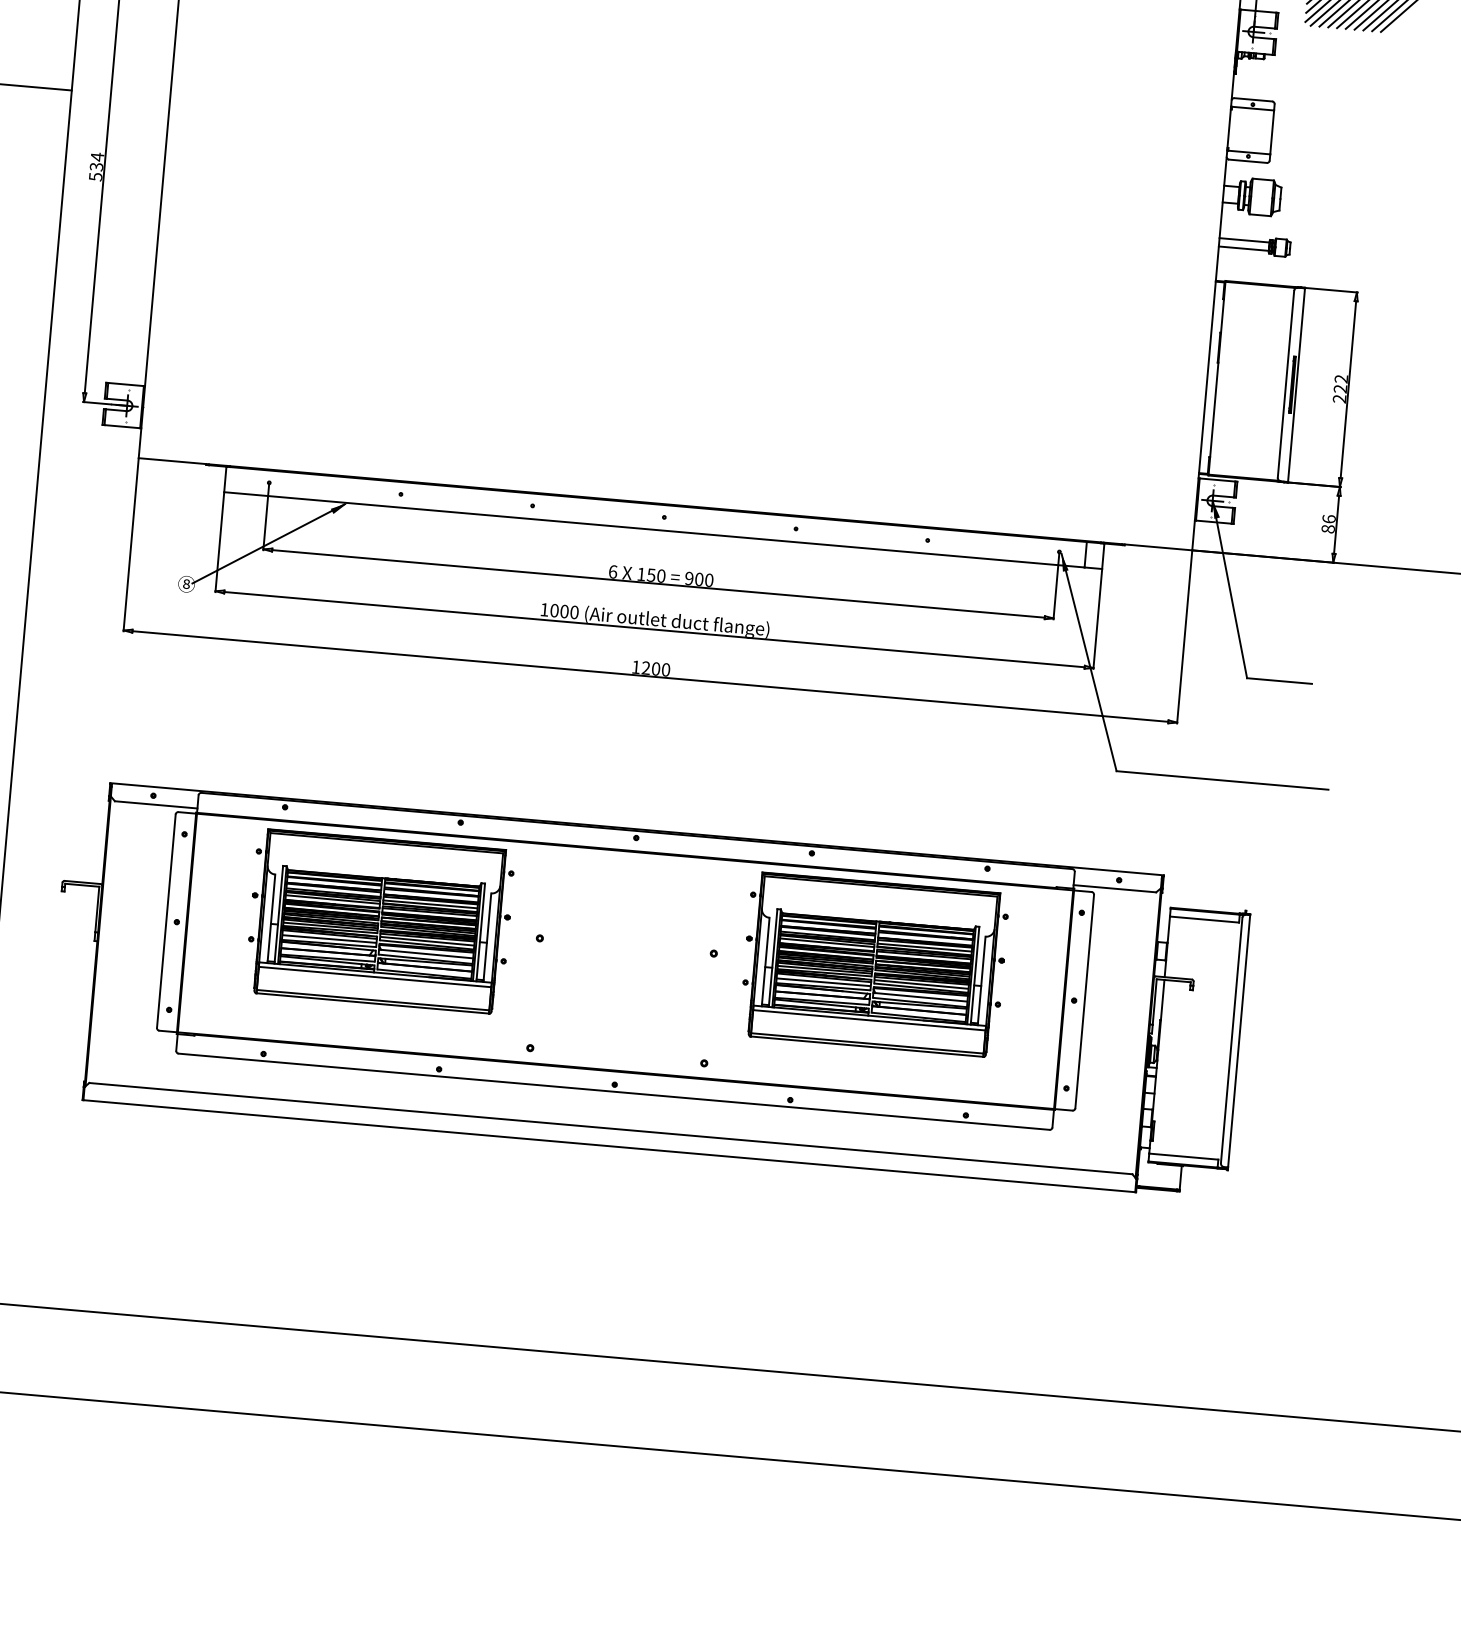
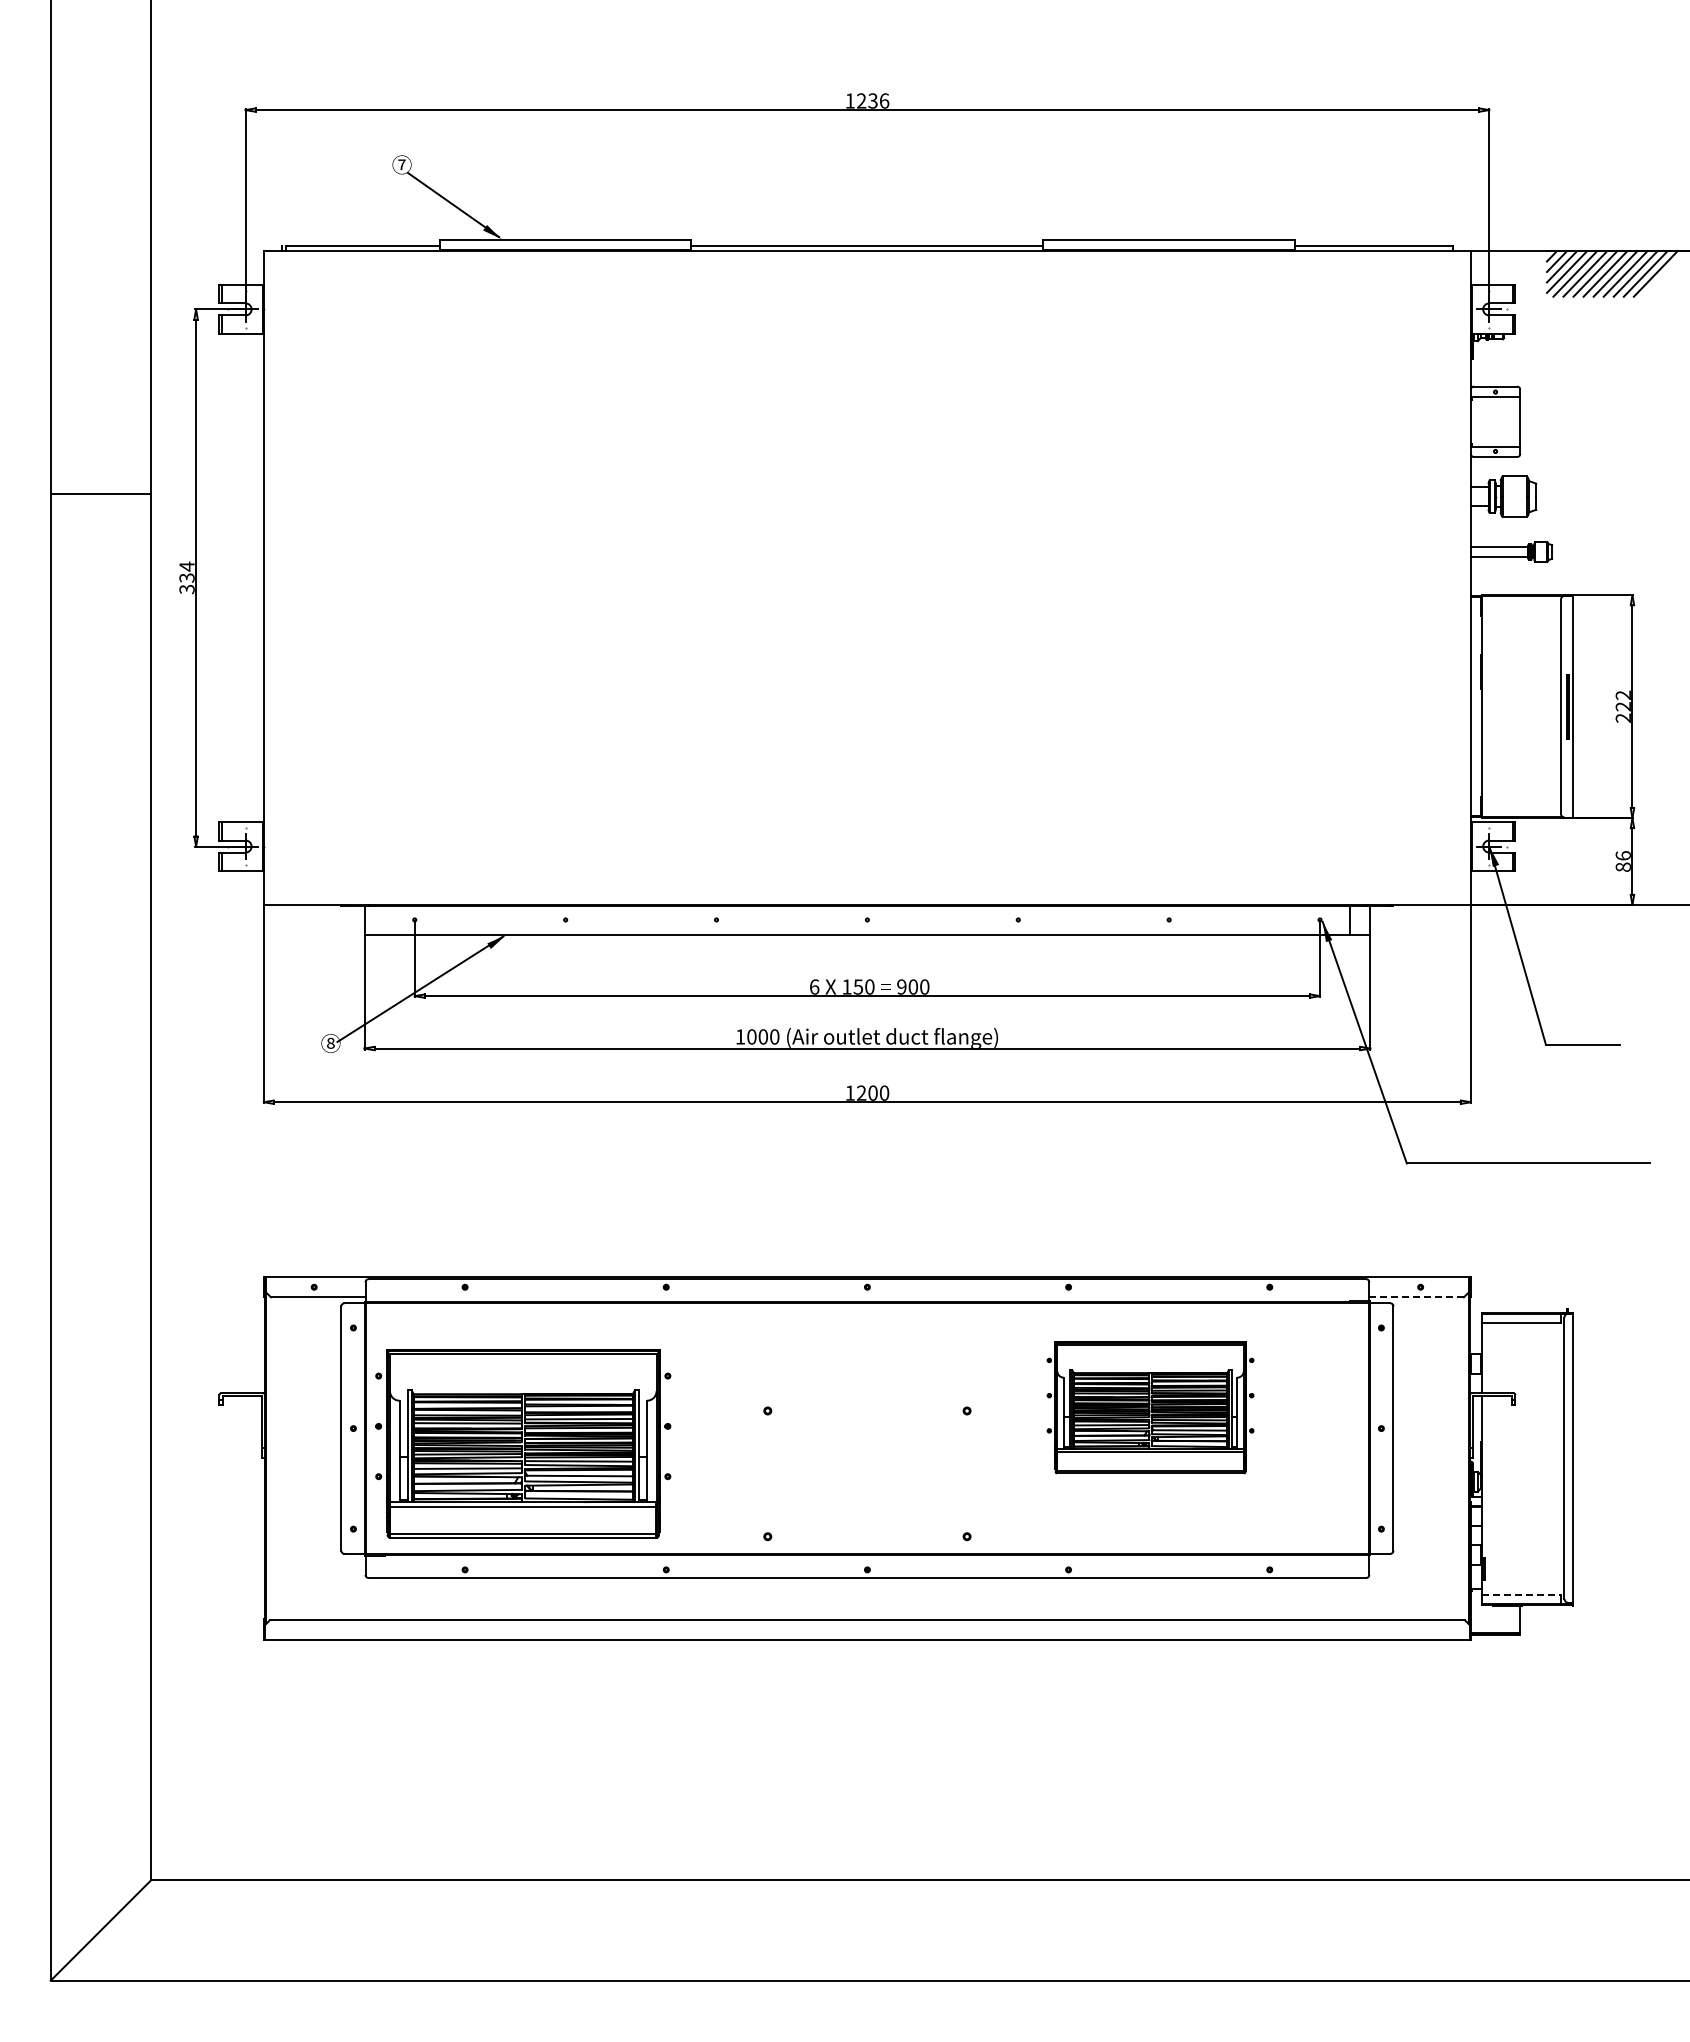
text: (95, 176) -> (186, 588), 534 -> 334
line: (1115, 888) -> (1417, 1297), solid -> dashed
part: (380, 921) -> (523, 1443), moved
part: (874, 964) -> (1150, 1407), size x0.7
line: (1183, 1157) -> (1521, 1595), solid -> dashed

